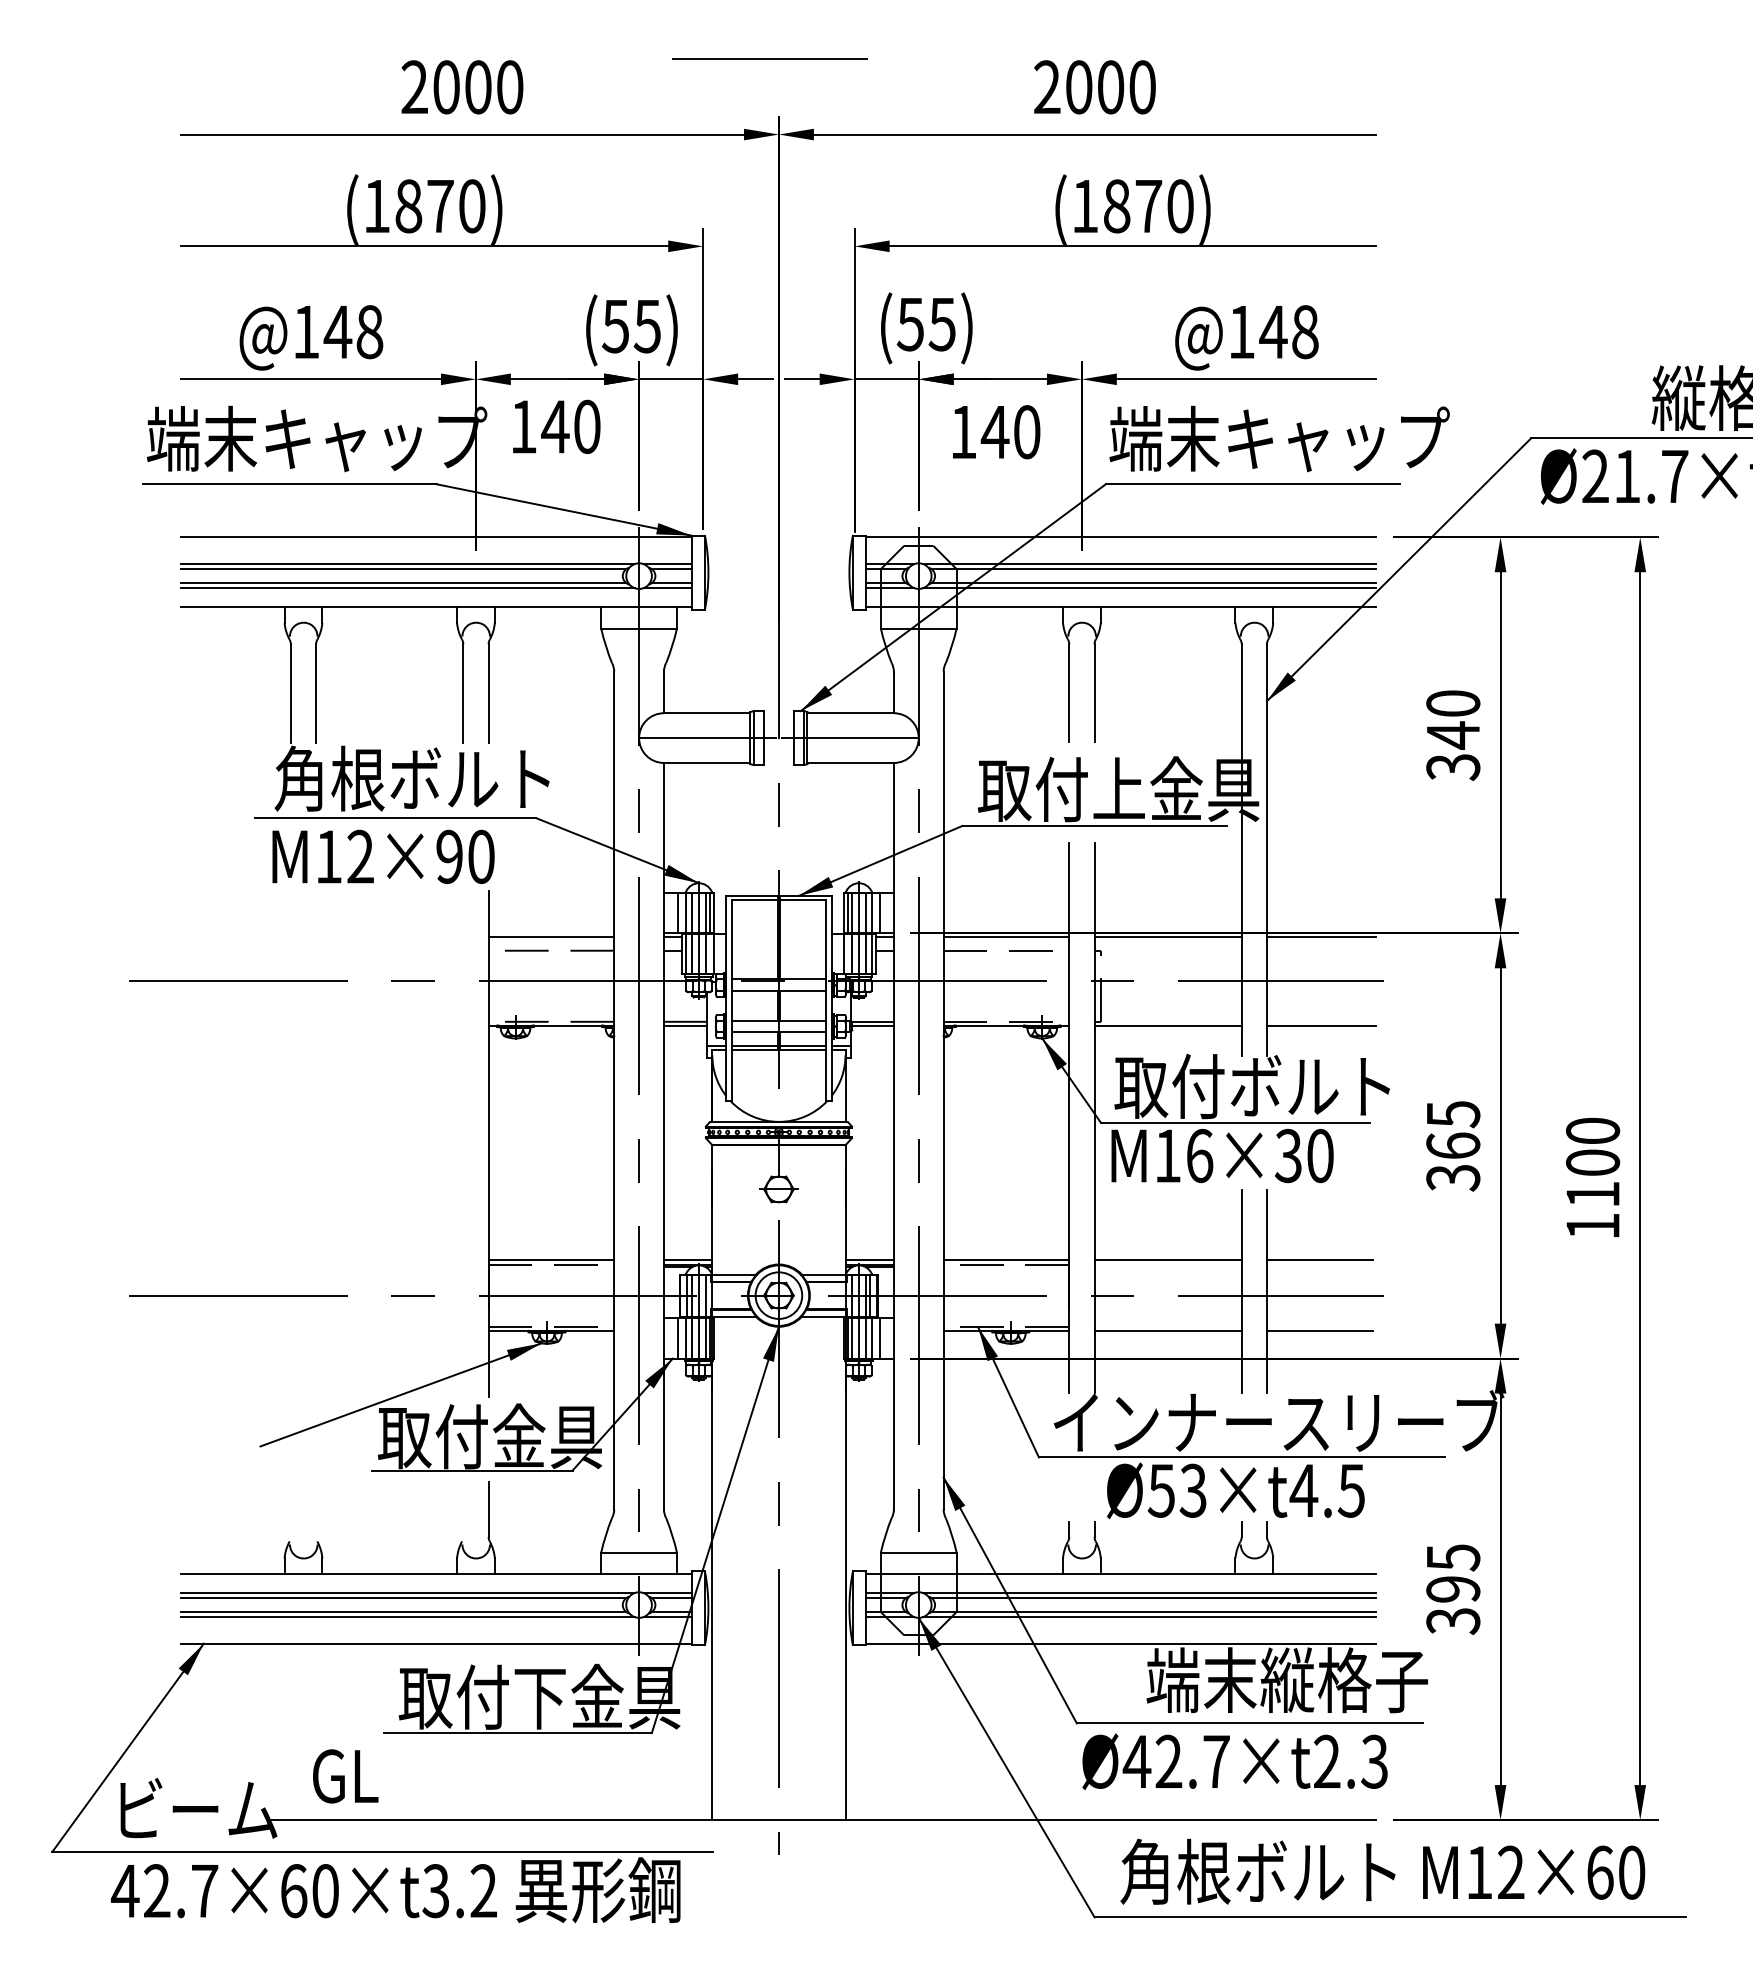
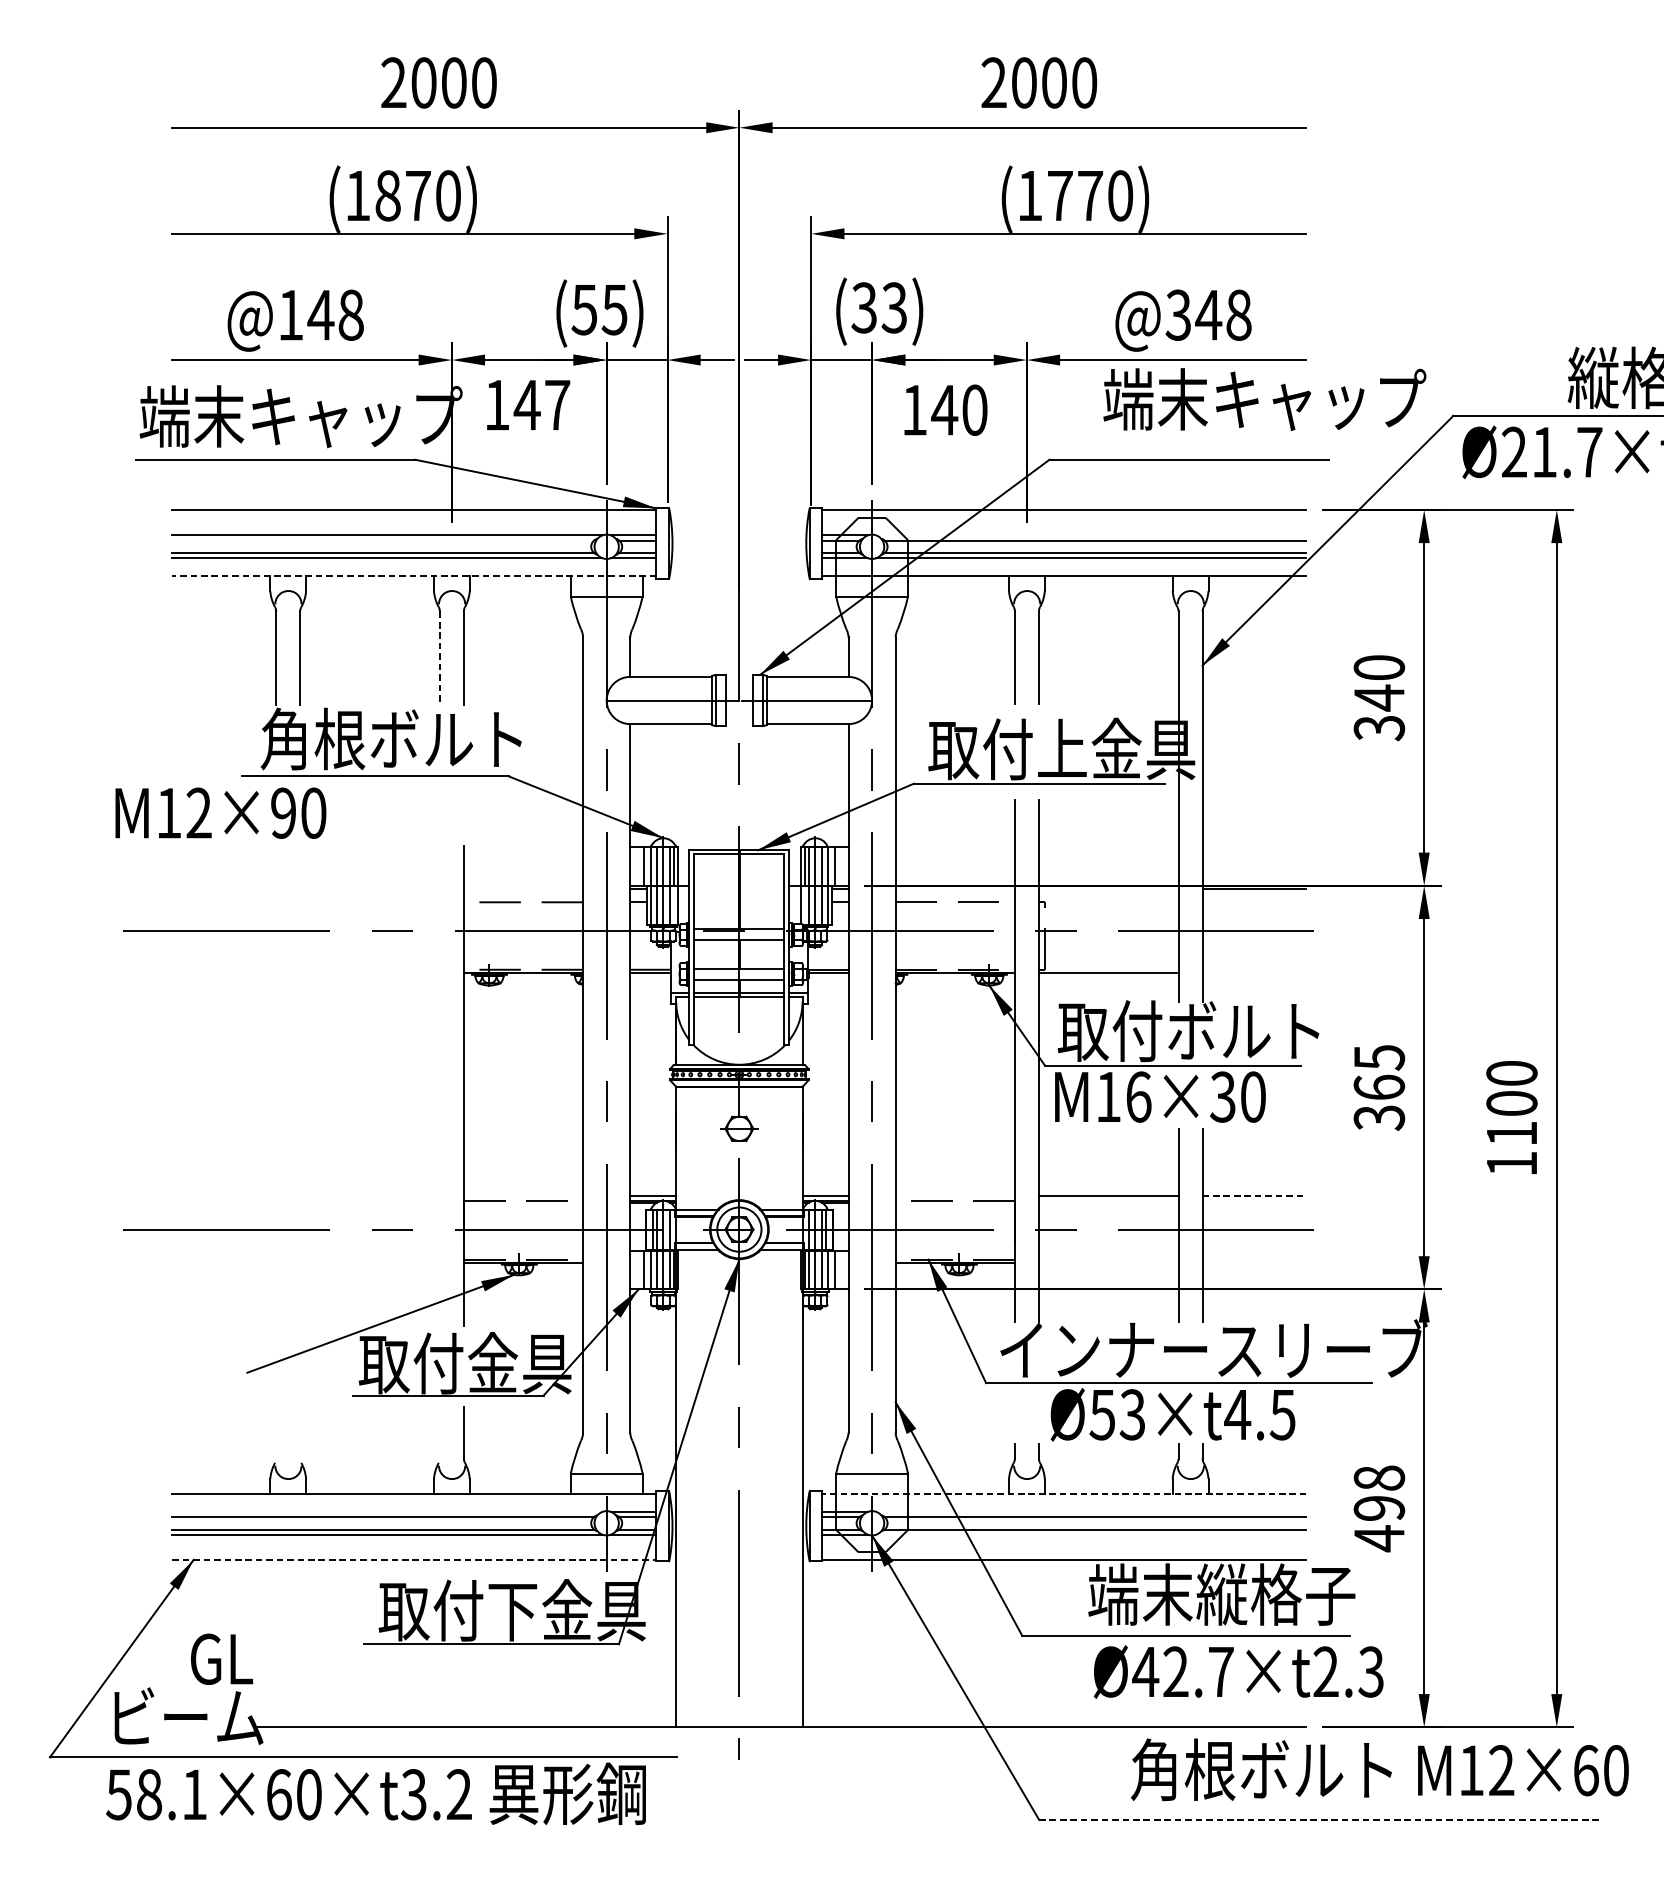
line: (769, 58) -> (730, 55), removed
text: (1117, 206) -> (1060, 196), (1870) -> (1770)
text: (925, 324) -> (878, 308), (55) -> (33)
text: (1241, 332) -> (1178, 315), @148 -> @348
text: (587, 426) -> (557, 404), 140 -> 147
text: (1279, 438) -> (1264, 399), moved
line: (1149, 564) -> (1091, 535), removed
line: (403, 569) -> (383, 540), removed
line: (435, 607) -> (413, 576), solid -> dashed
line: (463, 694) -> (440, 659), solid -> dashed
text: (383, 856) -> (220, 812), moved
line: (551, 936) -> (523, 888), removed
line: (1006, 936) -> (955, 888), removed
line: (1167, 936) -> (1108, 888), removed
line: (1321, 1025) -> (1254, 973), removed
line: (551, 1260) -> (523, 1196), removed
line: (1006, 1260) -> (955, 1196), removed
line: (1319, 1260) -> (1252, 1196), solid -> dashed
line: (1167, 1330) -> (1108, 1262), removed
line: (1319, 1330) -> (1252, 1262), removed
line: (1120, 1573) -> (1063, 1493), solid -> dashed
text: (1453, 1589) -> (1379, 1508), 395 -> 498
line: (407, 1593) -> (386, 1512), removed
line: (1149, 1593) -> (1091, 1512), removed
line: (1149, 1617) -> (1091, 1535), removed
line: (436, 1643) -> (414, 1559), solid -> dashed
text: (1234, 1761) -> (1238, 1671), moved
text: (345, 1776) -> (221, 1659), moved
text: (1382, 1871) -> (1379, 1769), moved
text: (164, 1891) -> (156, 1795), 42.7×60×t3.2 -> 58.1×60×t3.2
line: (1390, 1917) -> (1319, 1819), solid -> dashed

